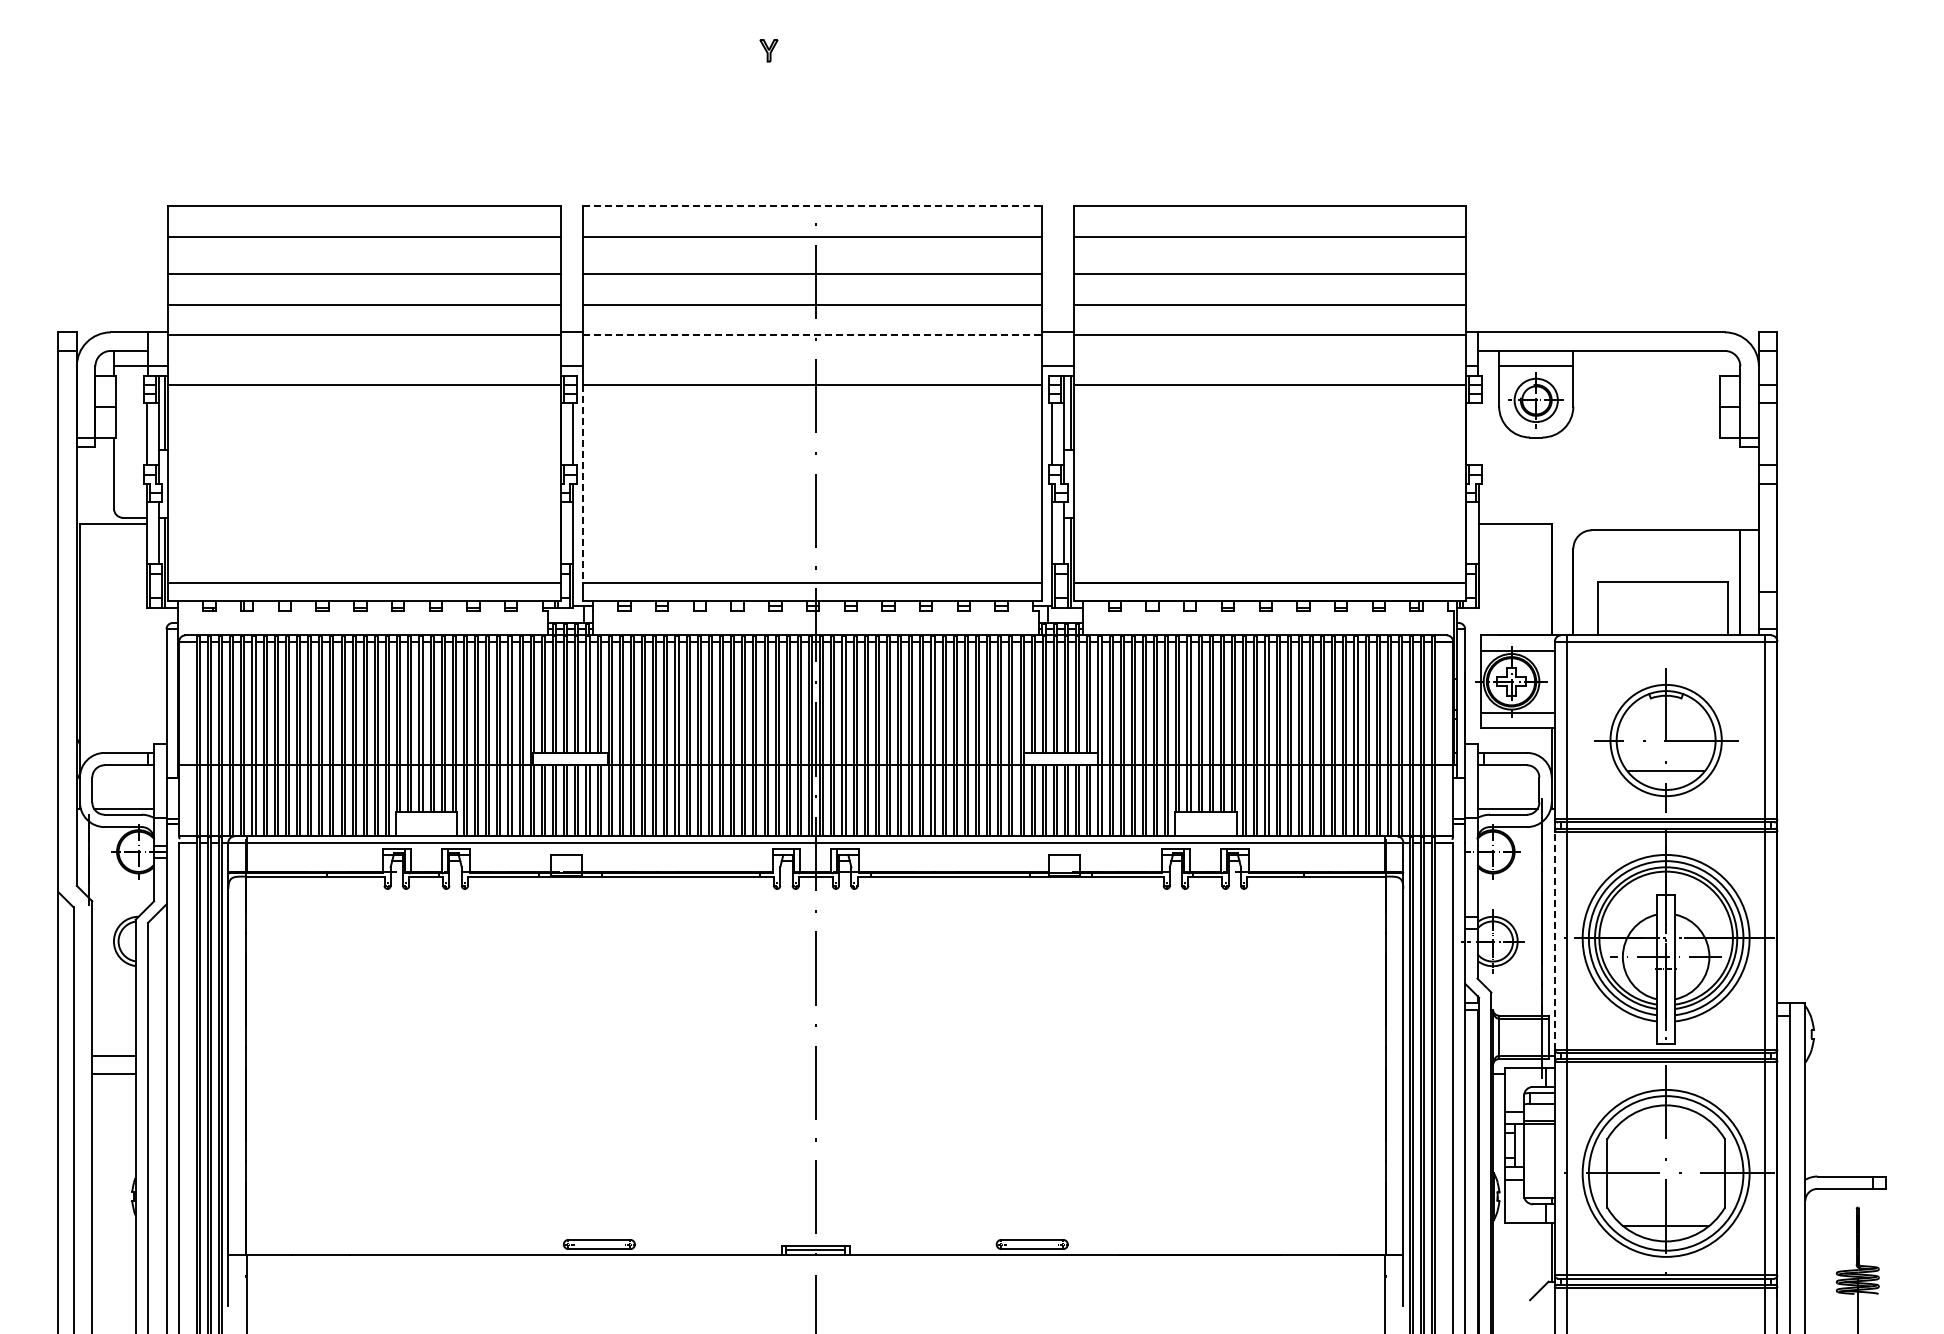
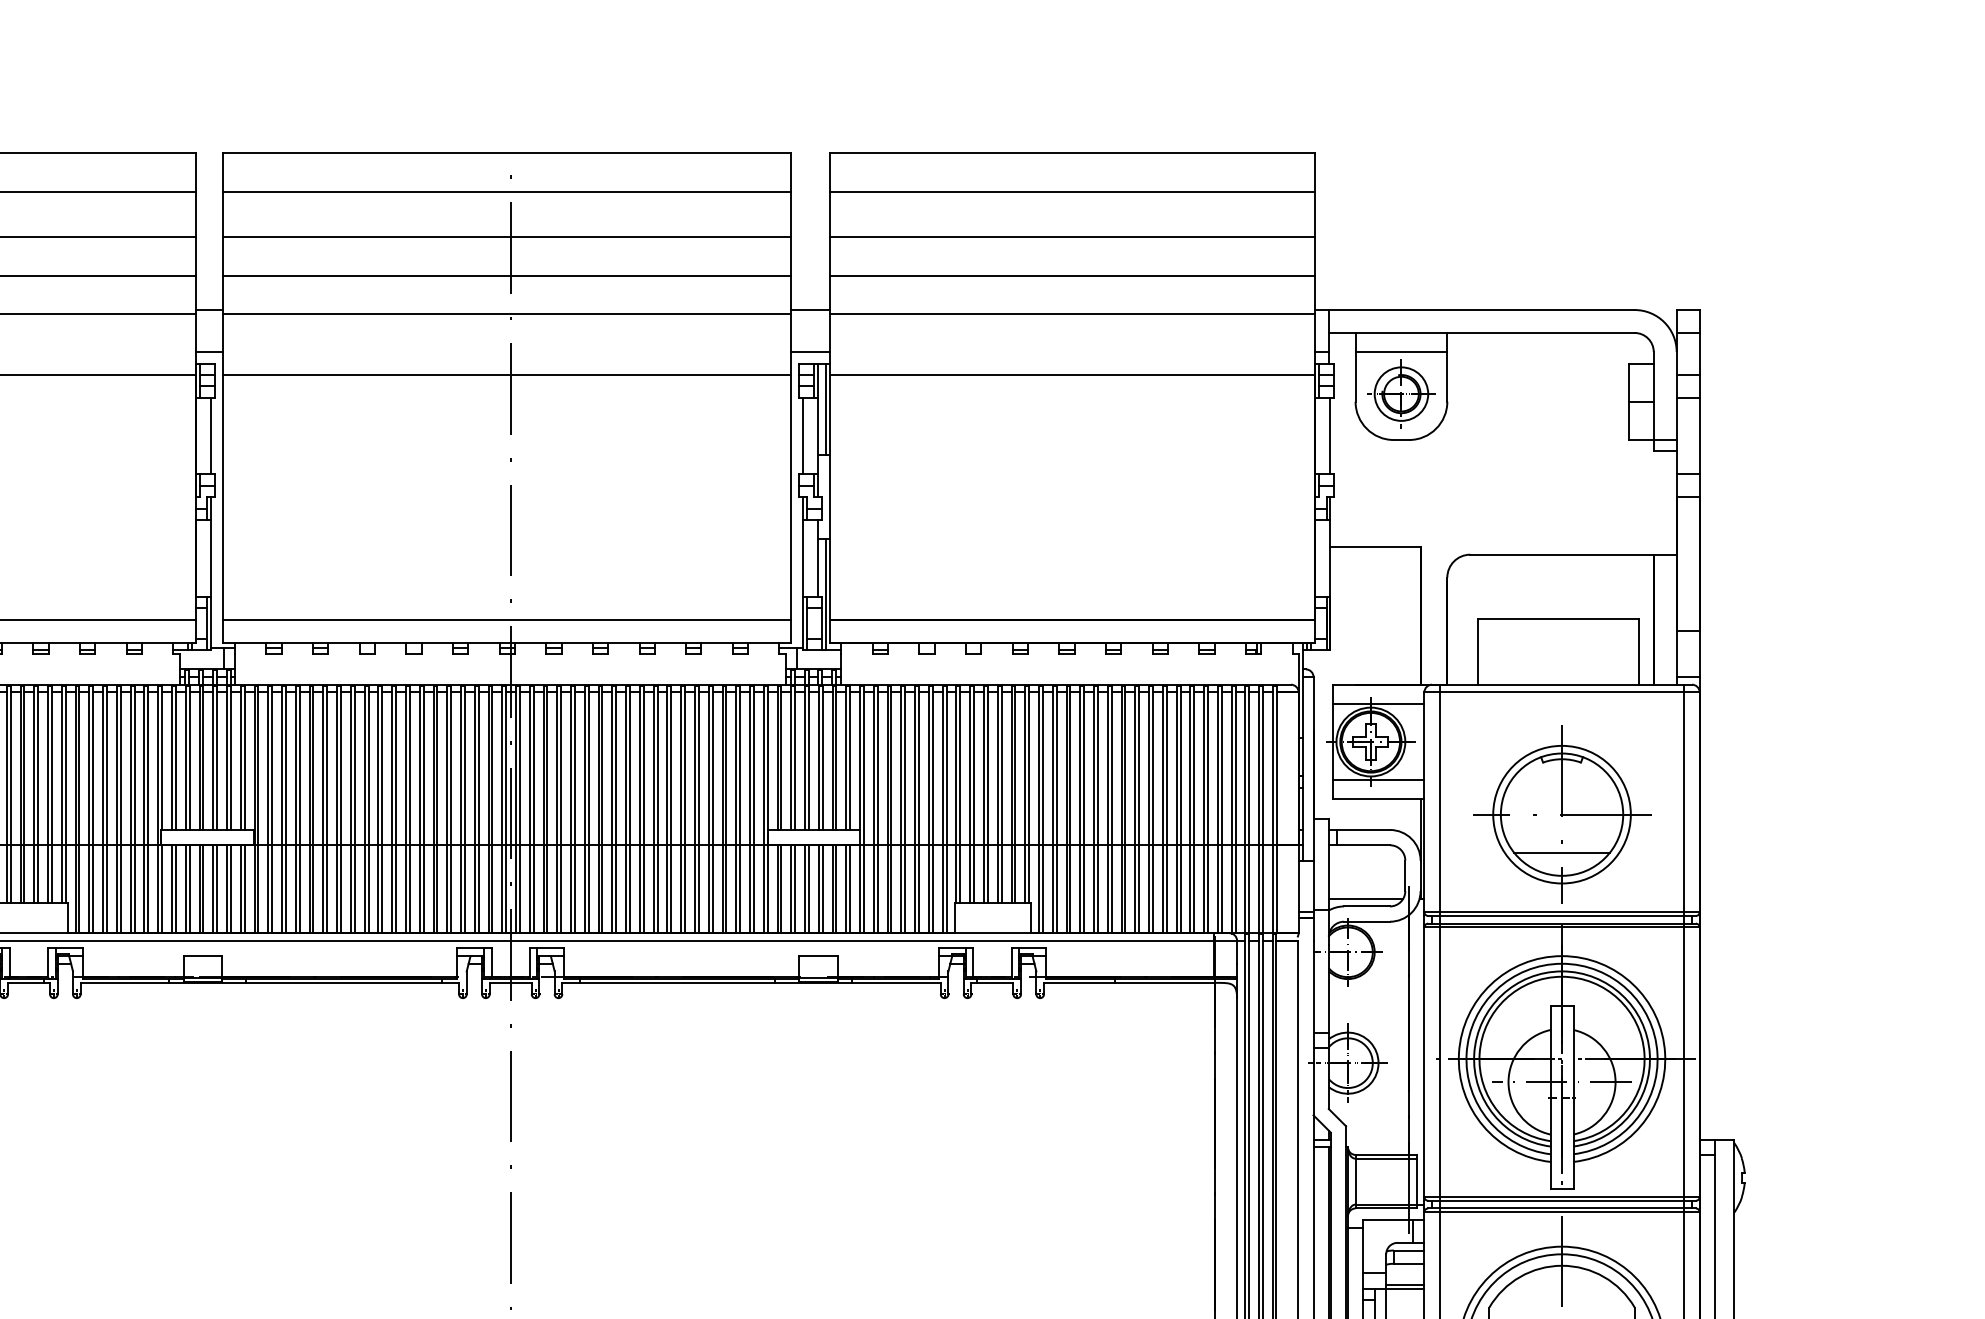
line: (813, 205) -> (507, 153), dashed -> solid
line: (813, 335) -> (507, 313), dashed -> solid
line: (1478, 434) -> (1330, 436), added
line: (583, 483) -> (223, 496), dashed -> solid
line: (1554, 940) -> (1424, 1061), dashed -> solid

